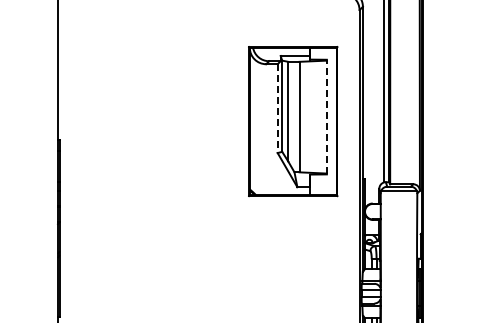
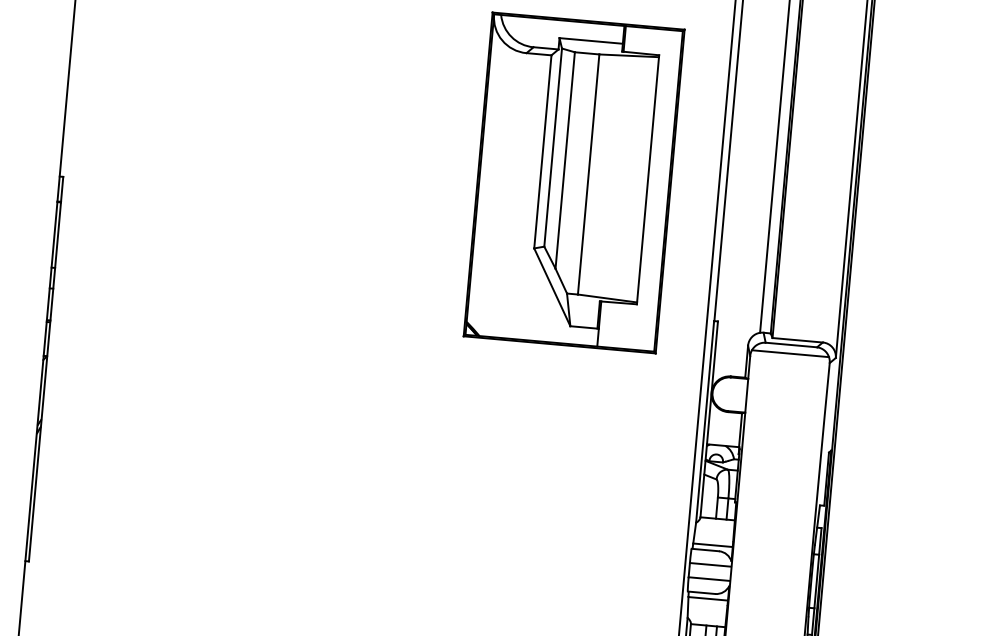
line: (277, 109) -> (542, 153), dashed -> solid
line: (326, 116) -> (647, 178), dashed -> solid

